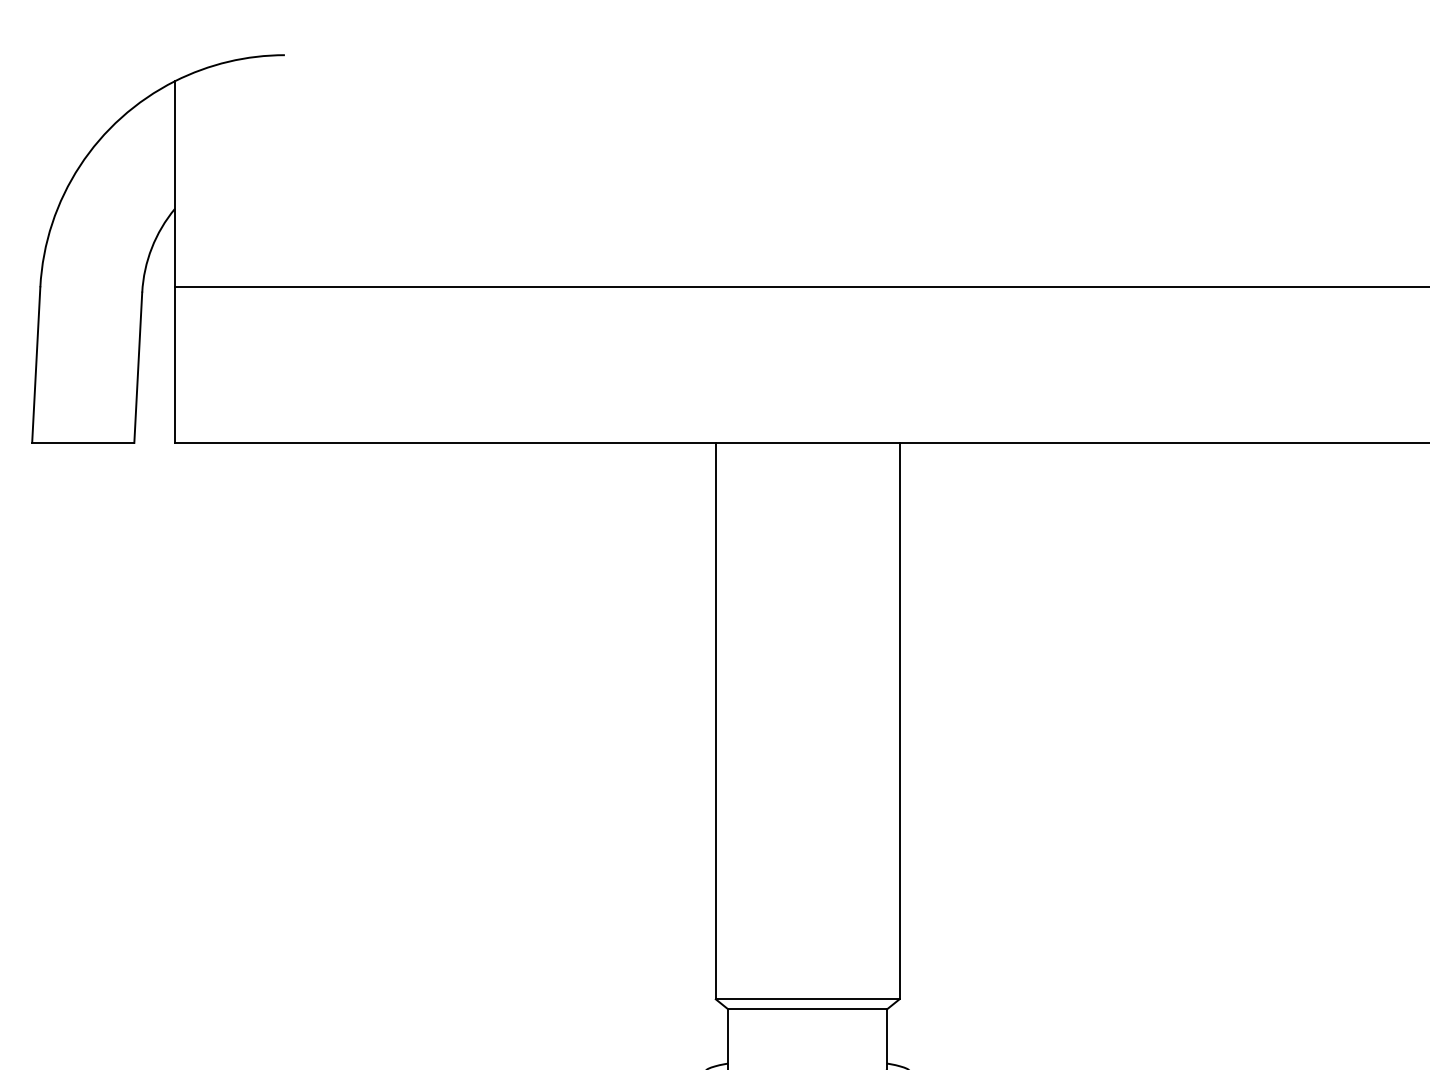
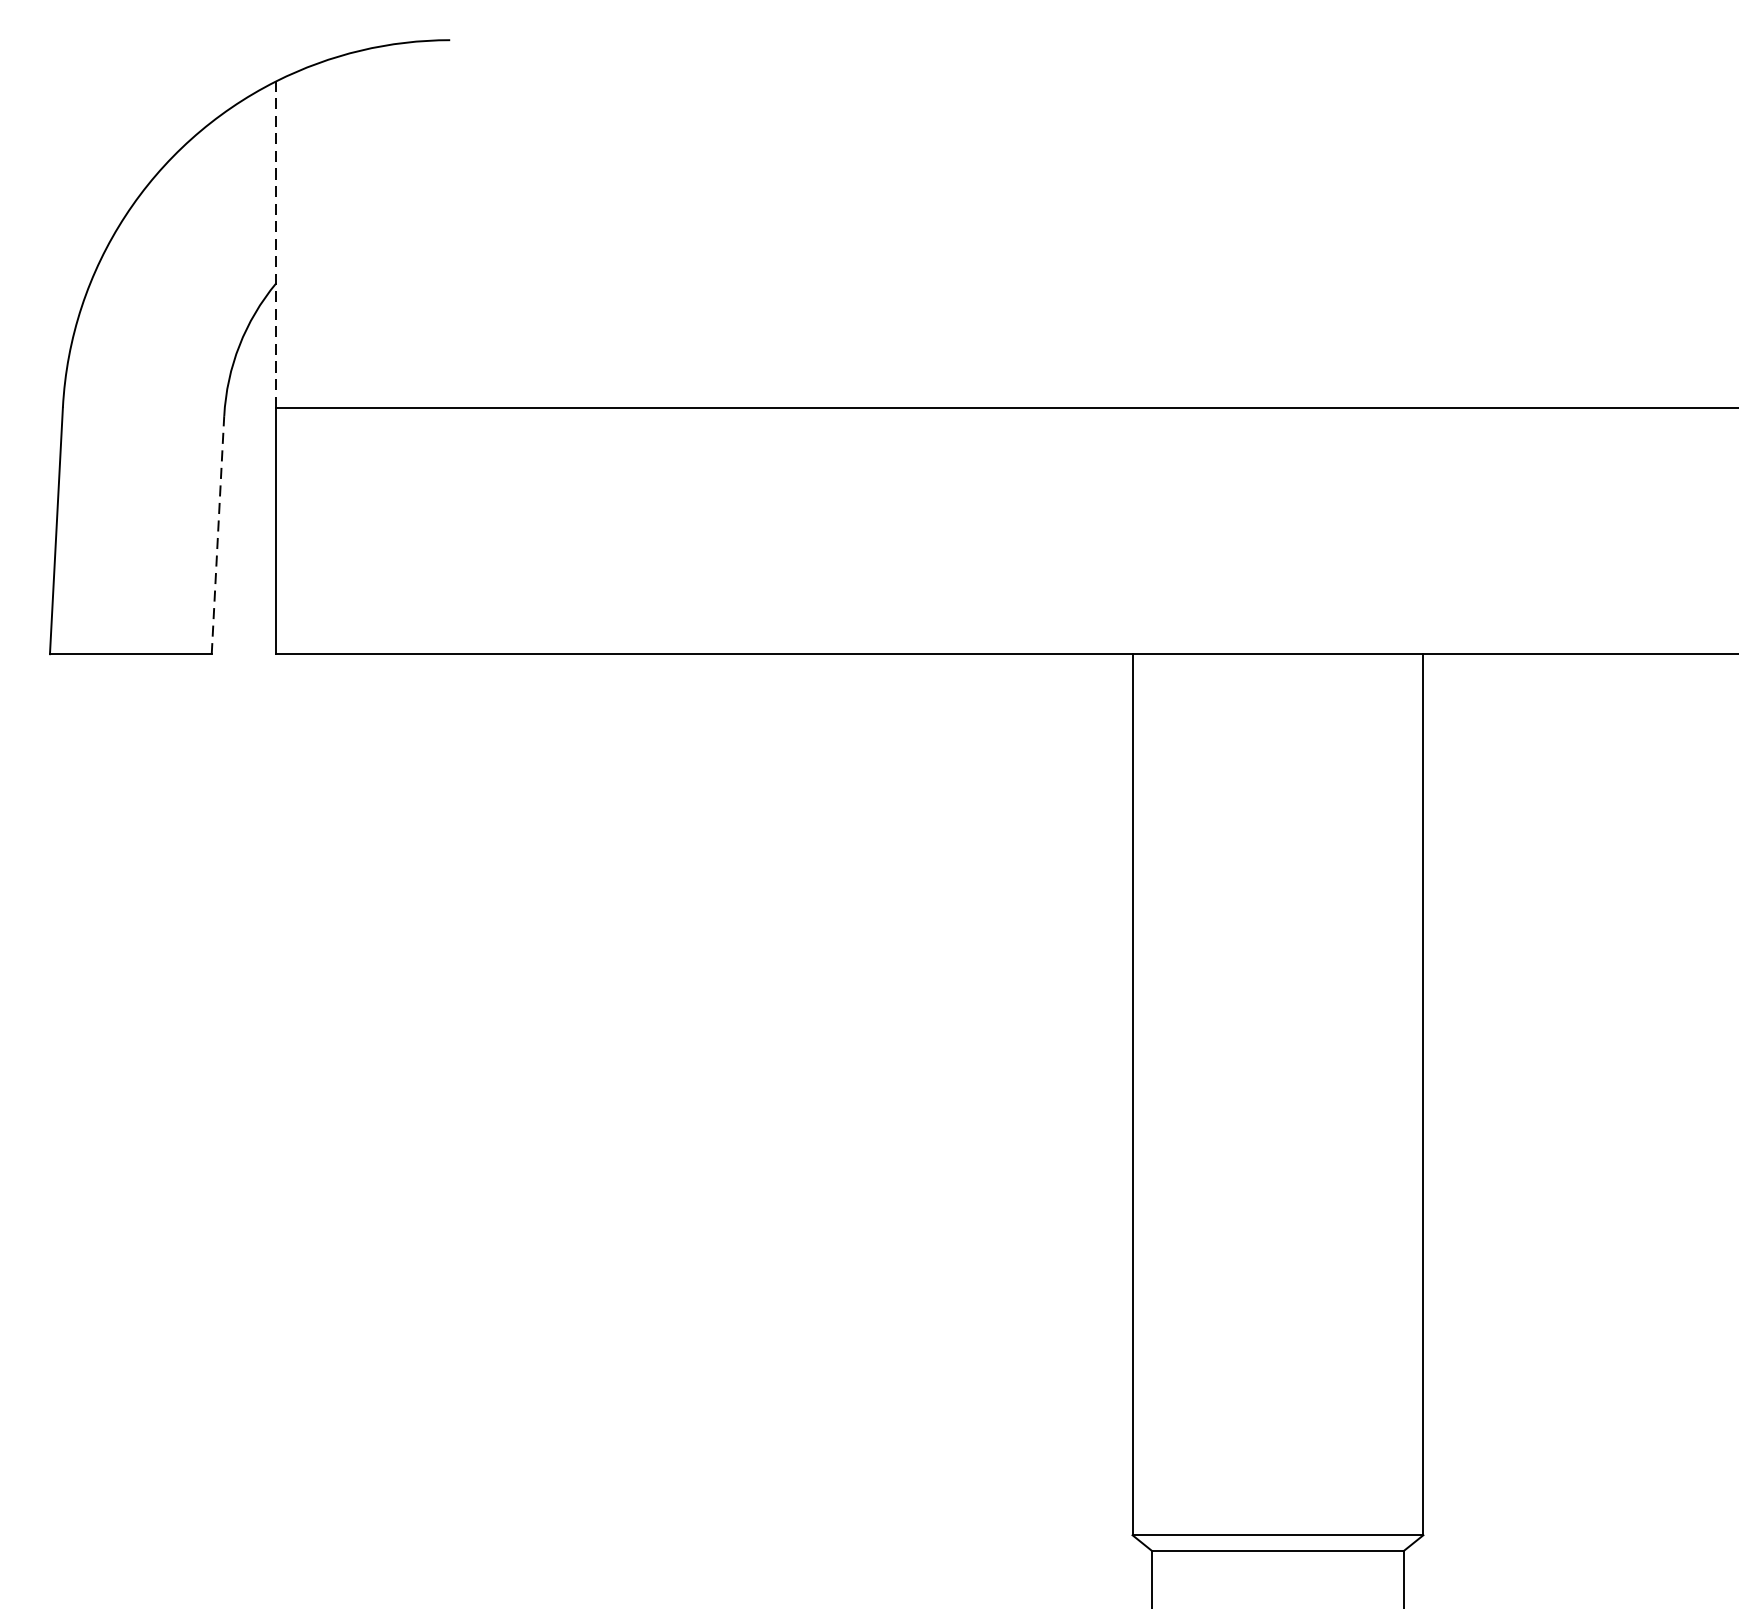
line: (175, 183) -> (276, 243), solid -> dashed
line: (138, 367) -> (218, 534), solid -> dashed

